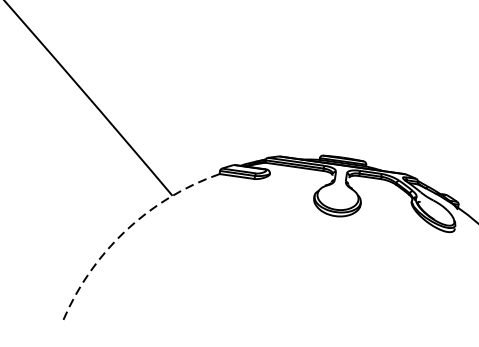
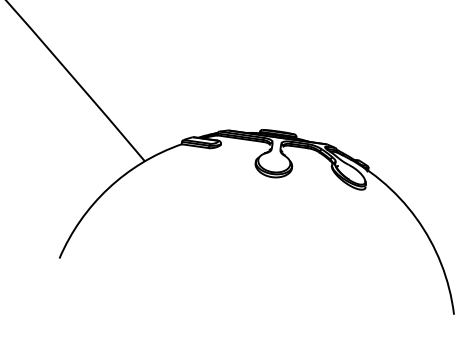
arc: (126, 230) -> (108, 188), dashed -> solid

